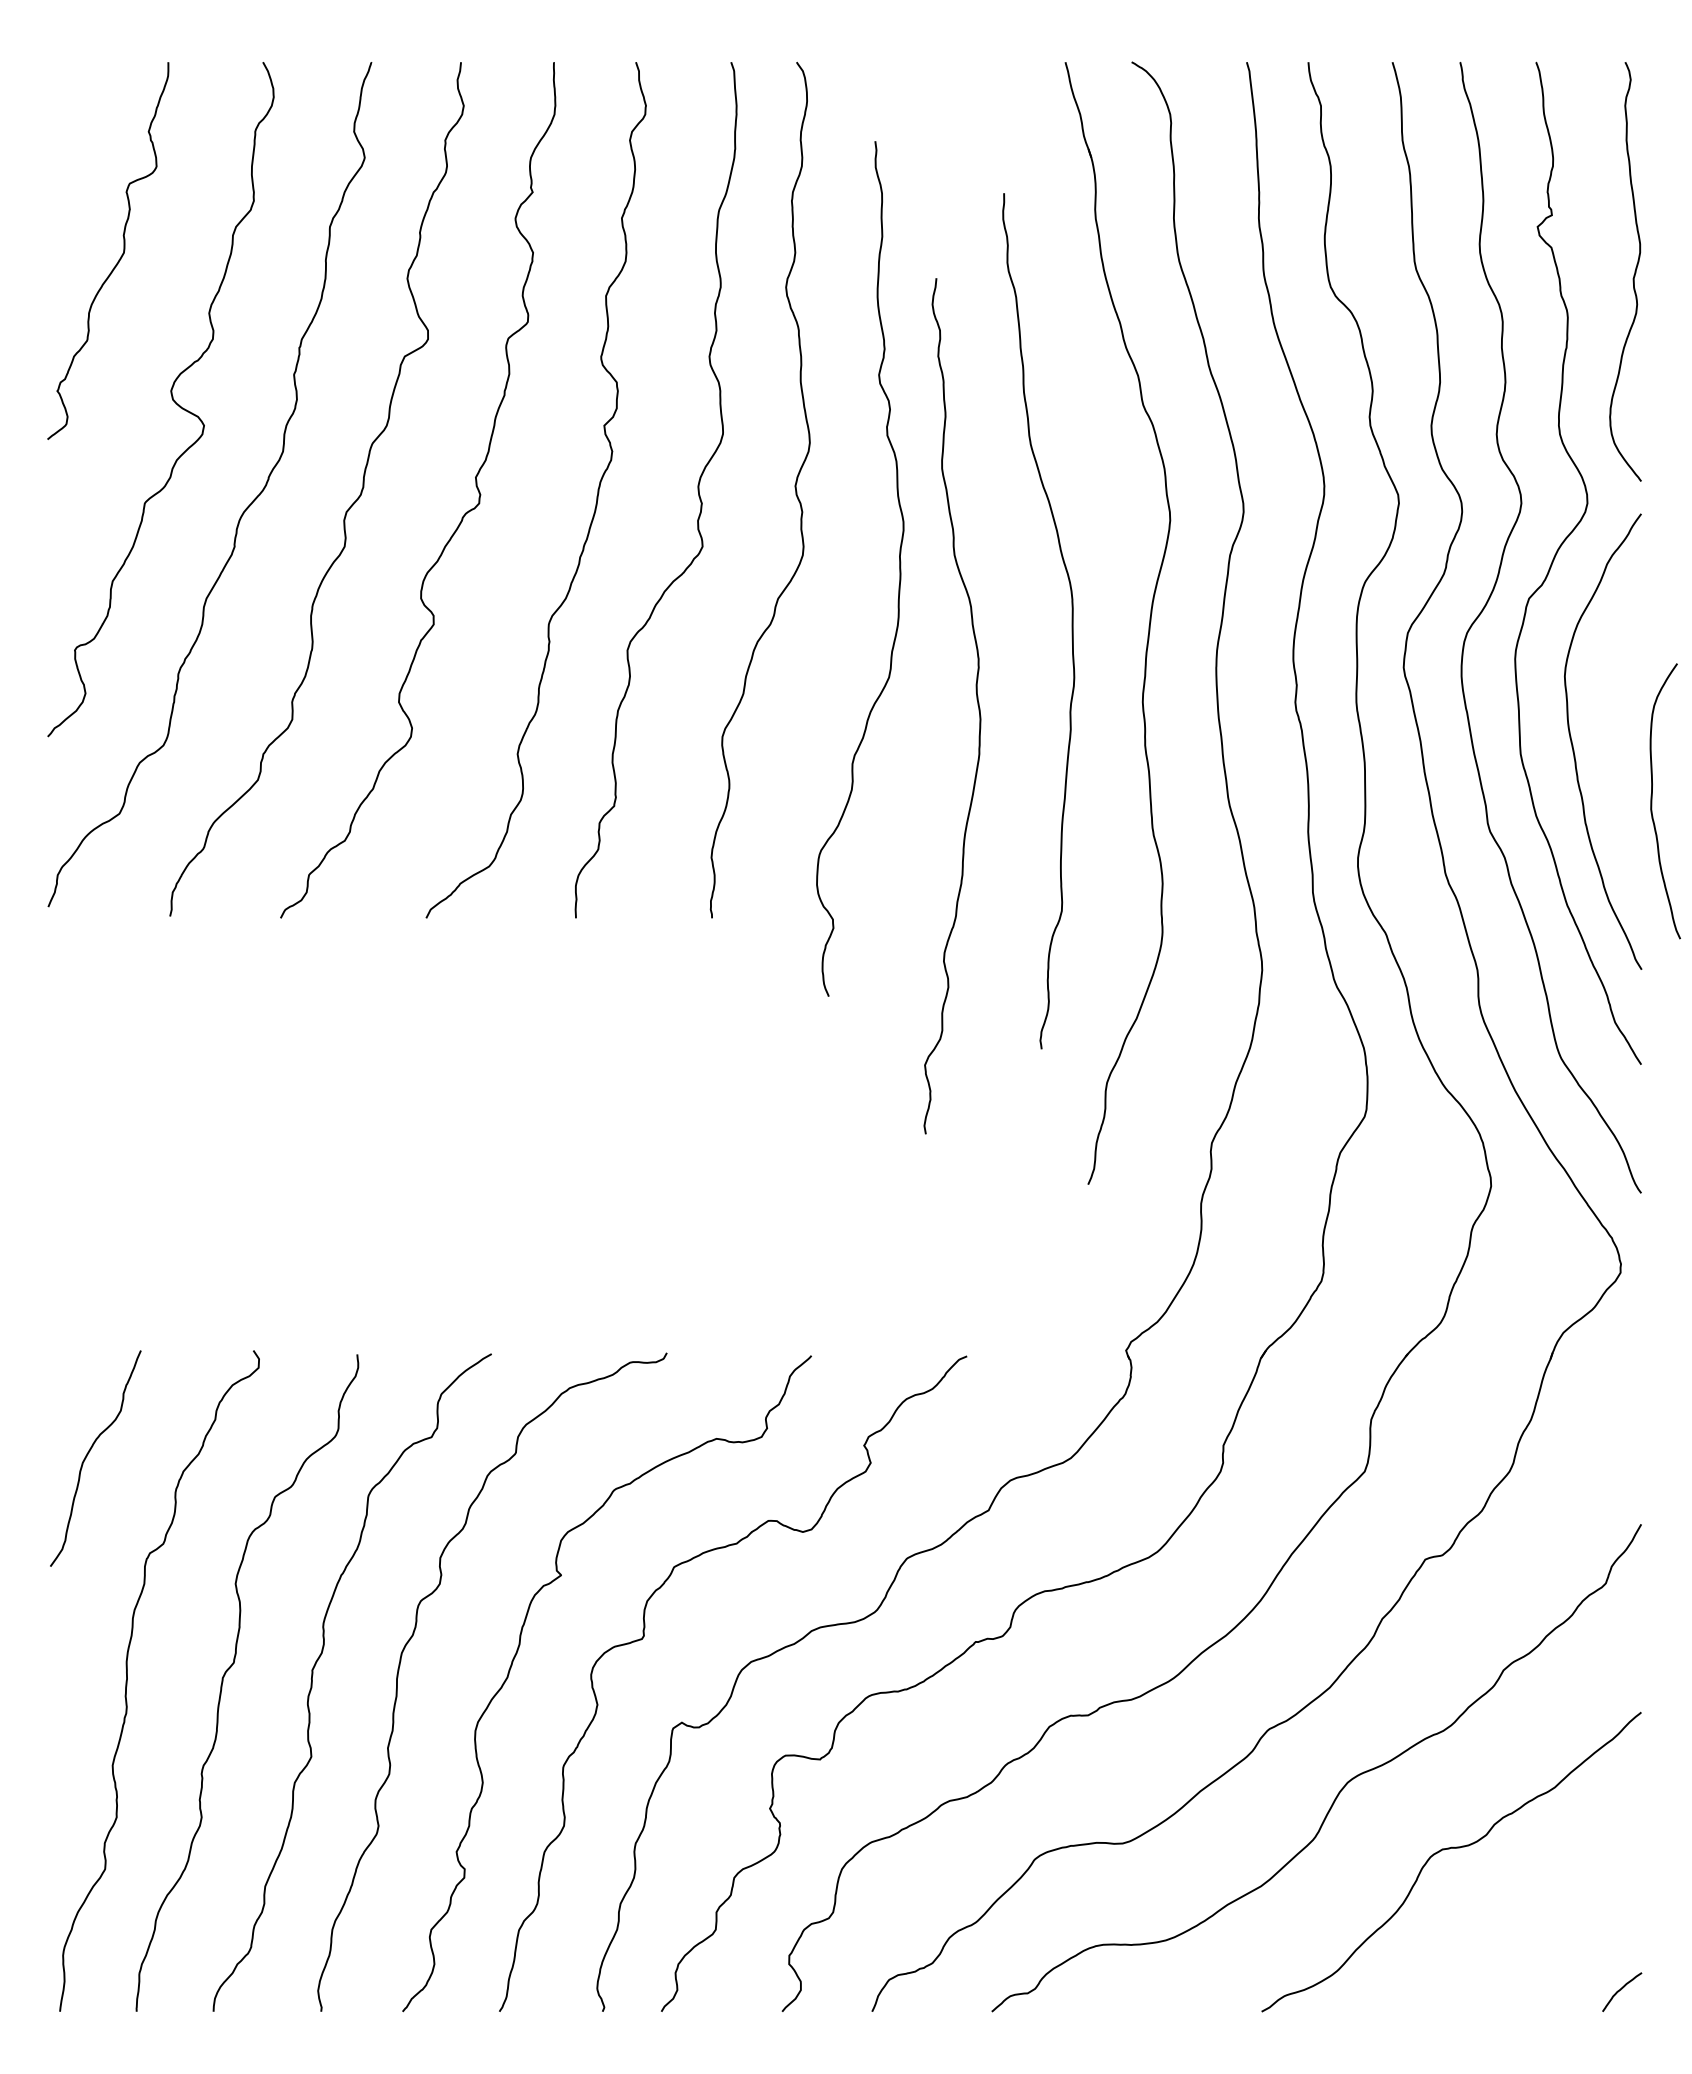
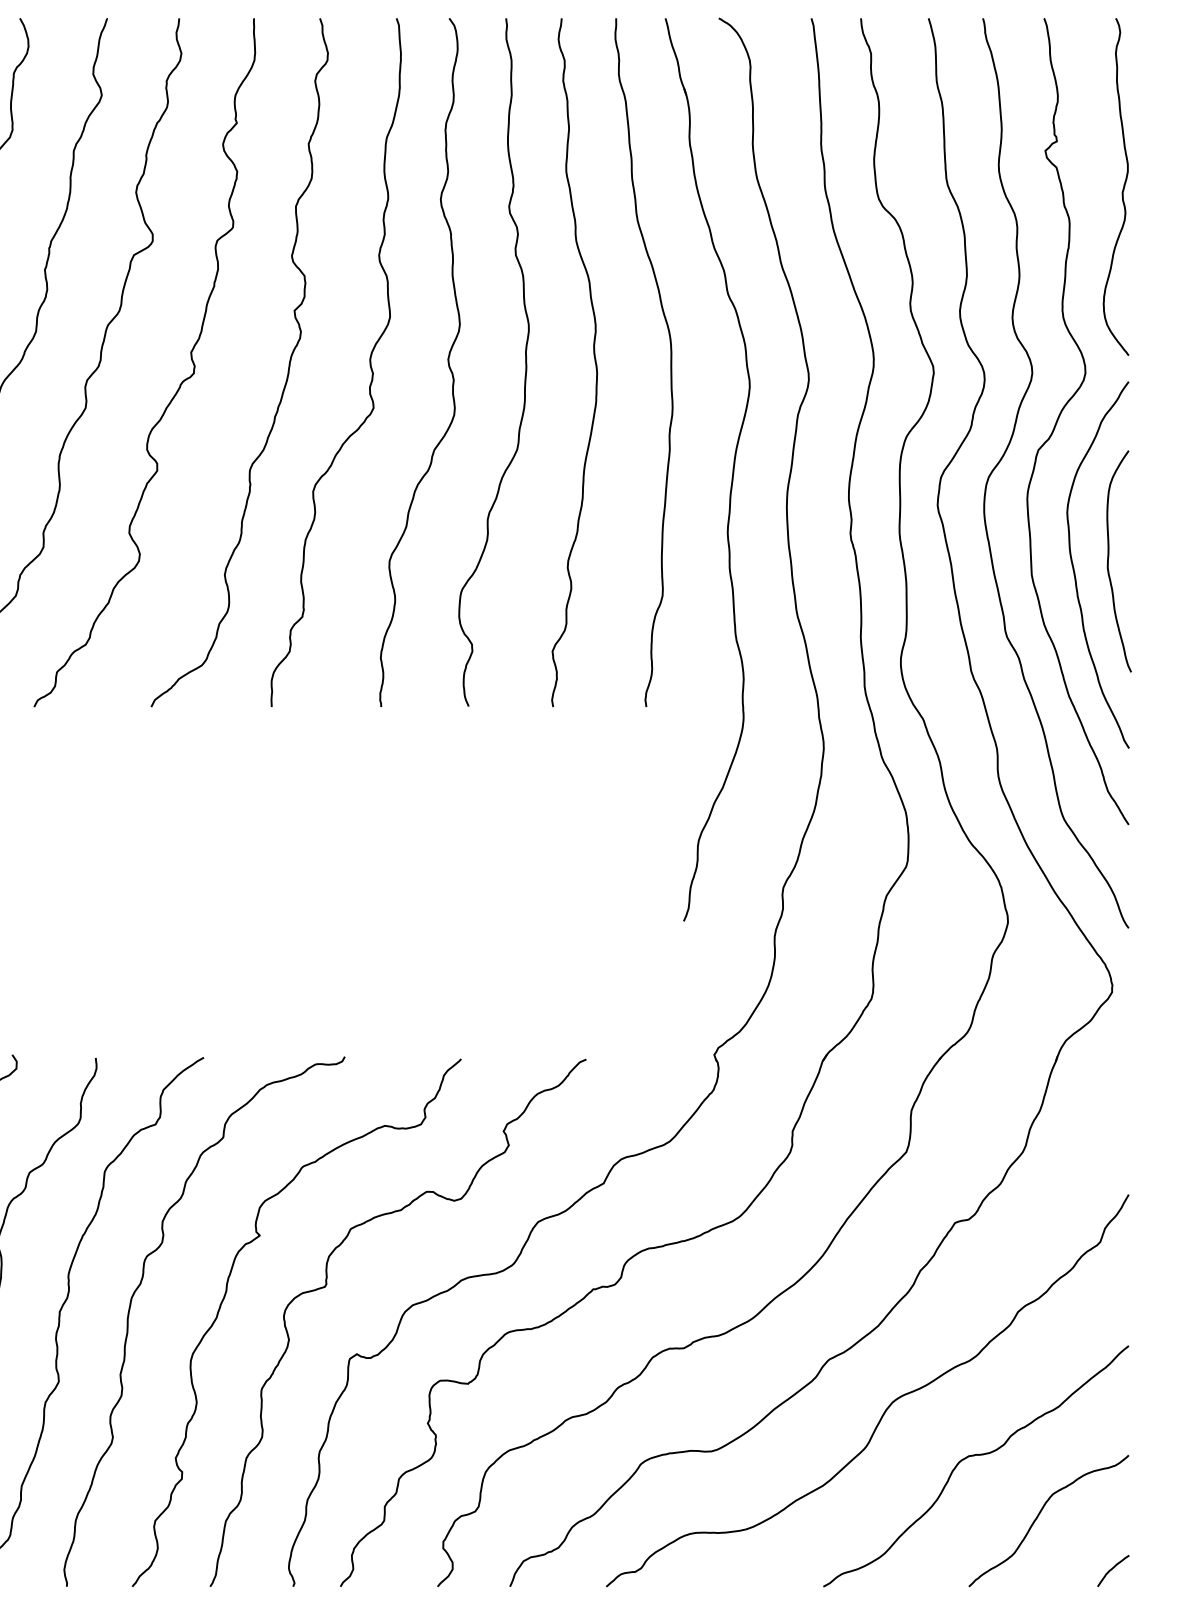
curve: (899, 568) -> (525, 362), moved
curve: (1071, 621) -> (670, 362), moved
curve: (976, 699) -> (593, 357), moved
curve: (1652, 801) -> (1108, 561), moved
curve: (1529, 1924) -> (1038, 1516), added

